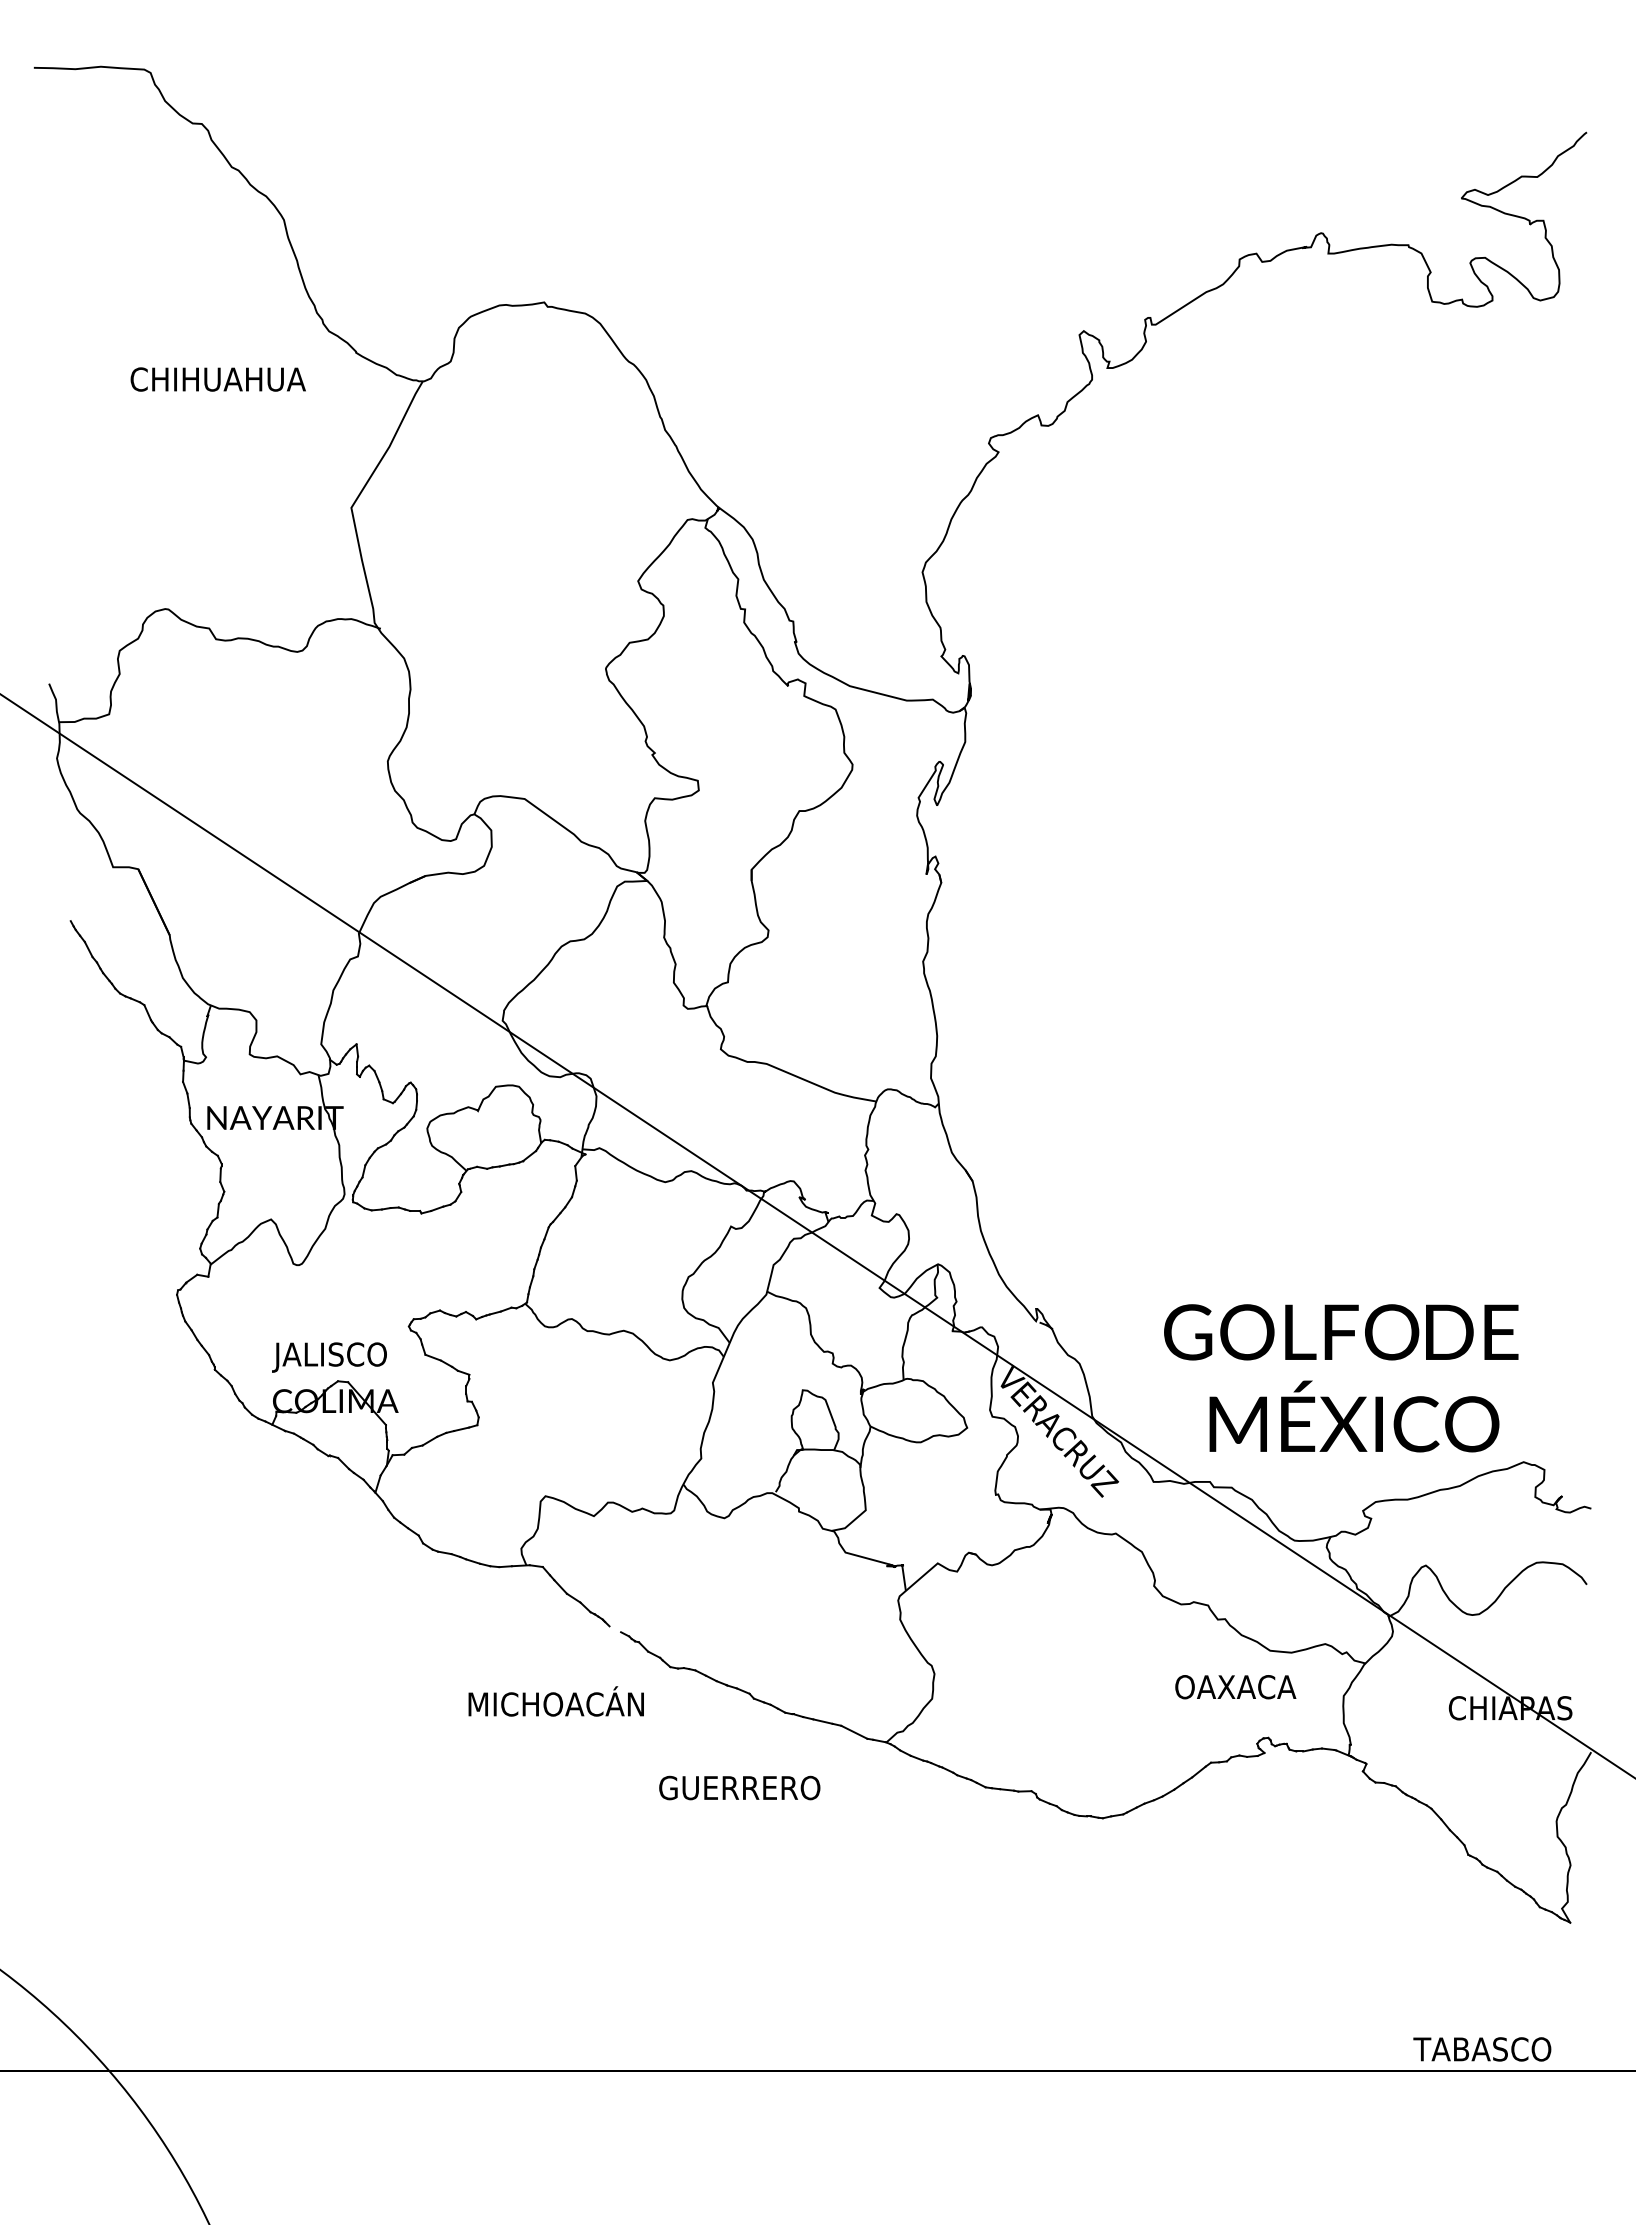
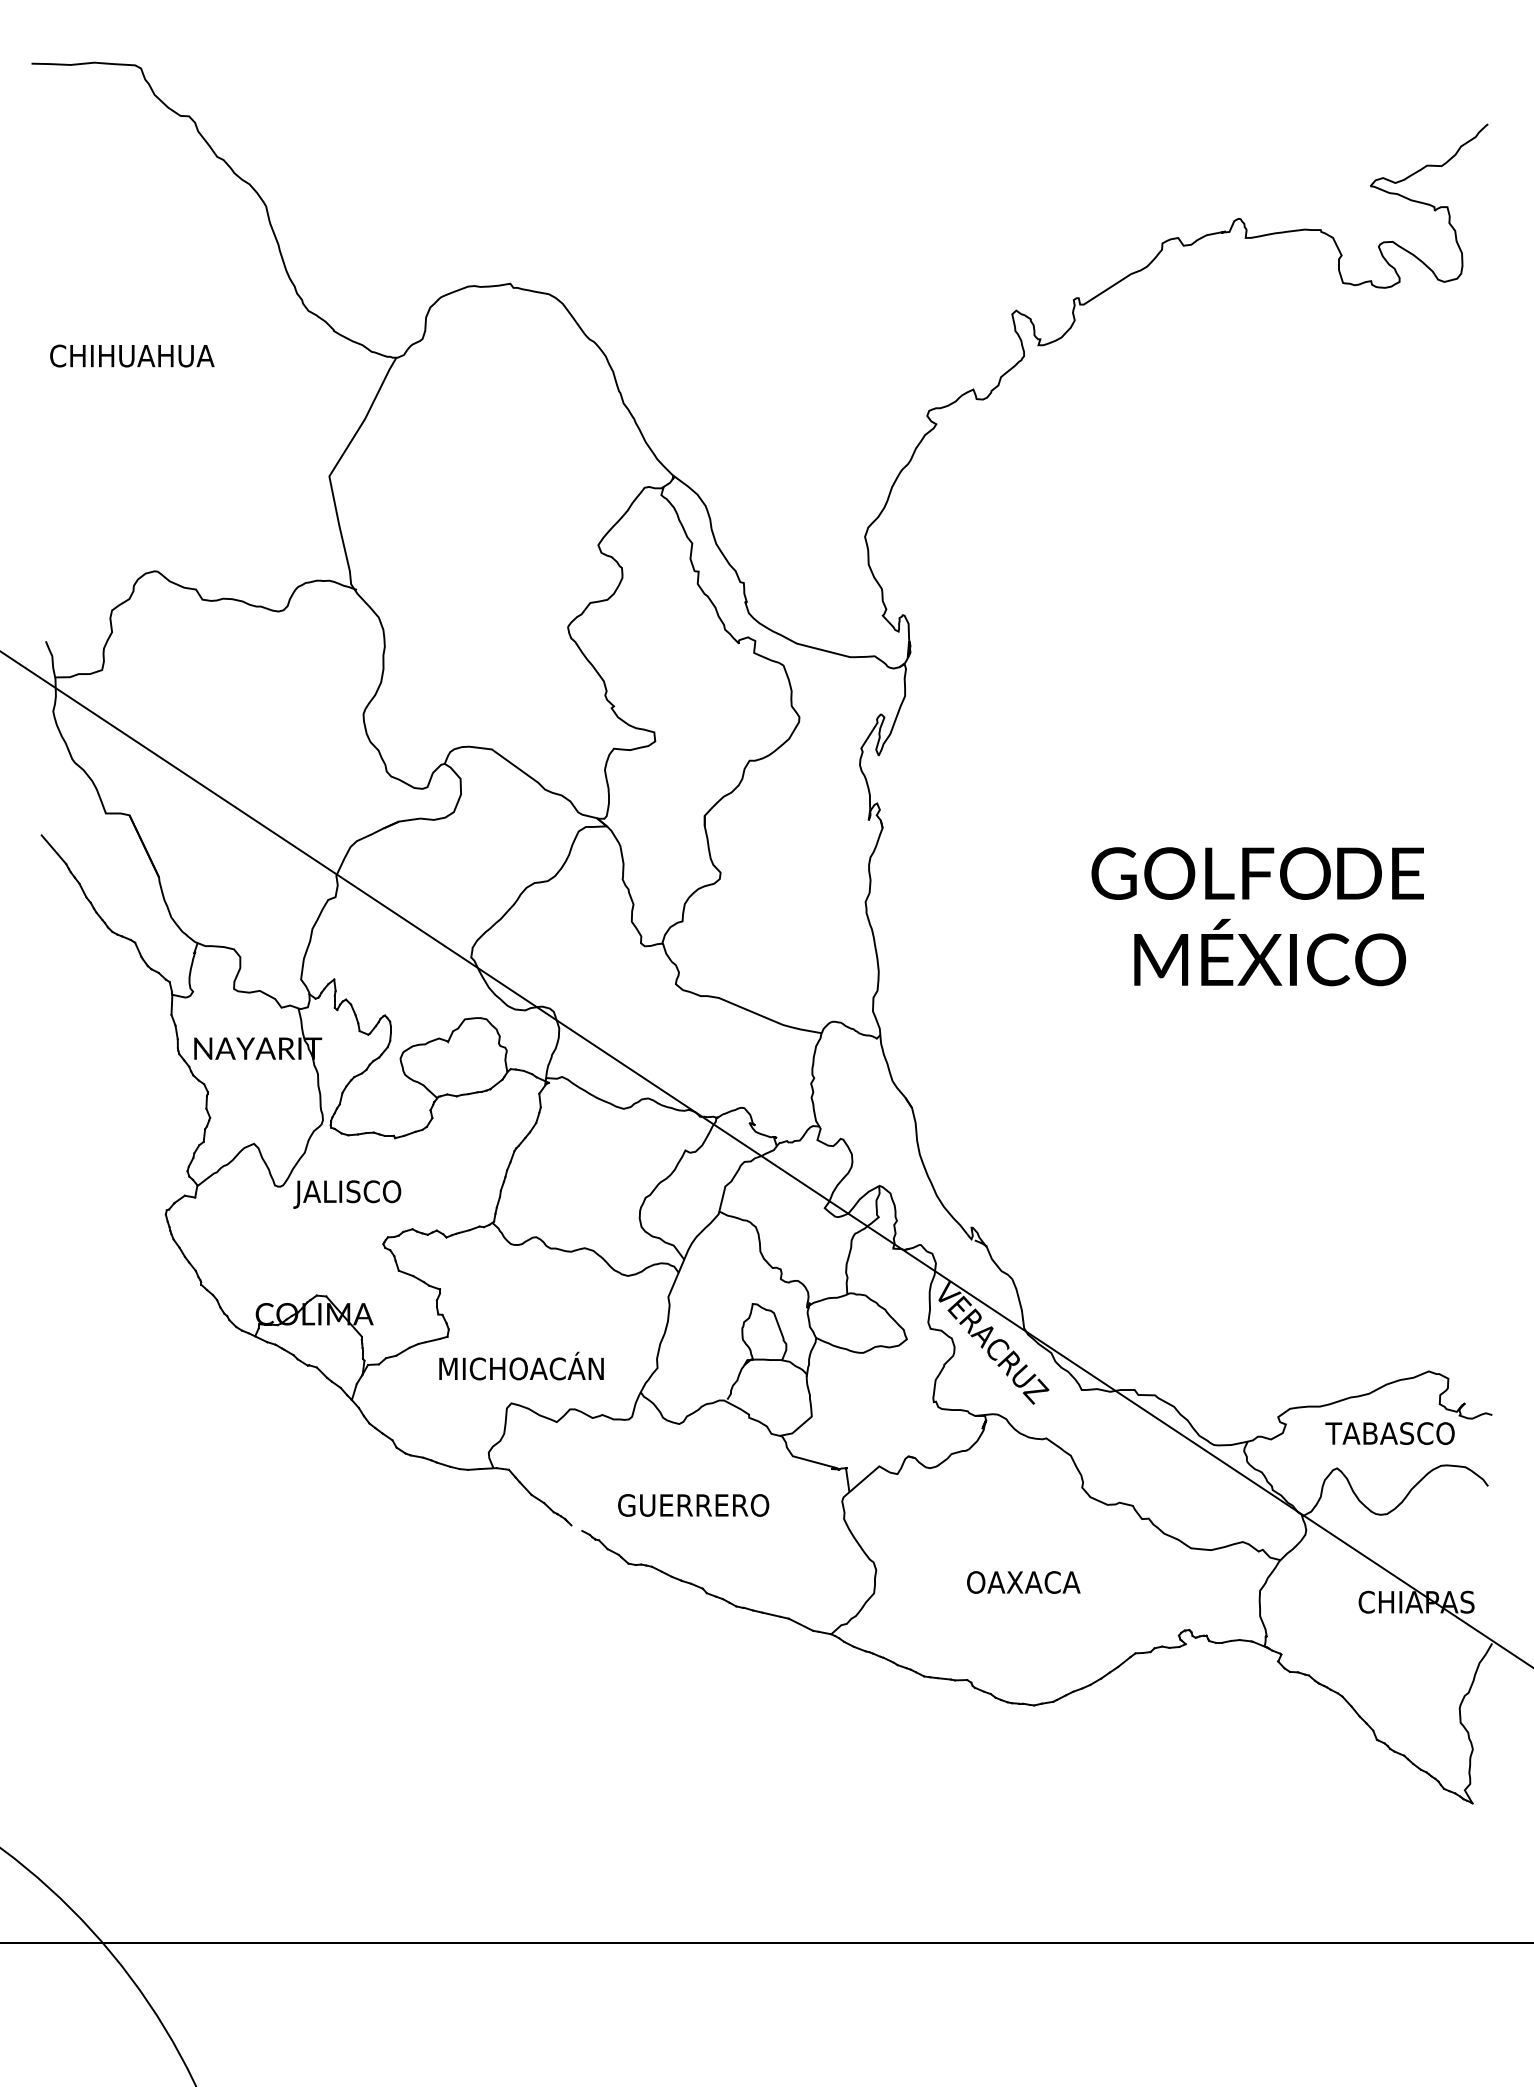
text: (217, 379) -> (131, 356), moved
line: (57, 905) -> (53, 849), added
text: (329, 1357) -> (347, 1194), moved
text: (1341, 1378) -> (1257, 916), moved
text: (1235, 1687) -> (1023, 1582), moved
text: (555, 1701) -> (520, 1366), moved
text: (739, 1787) -> (693, 1504), moved
text: (1482, 2049) -> (1390, 1433), moved

